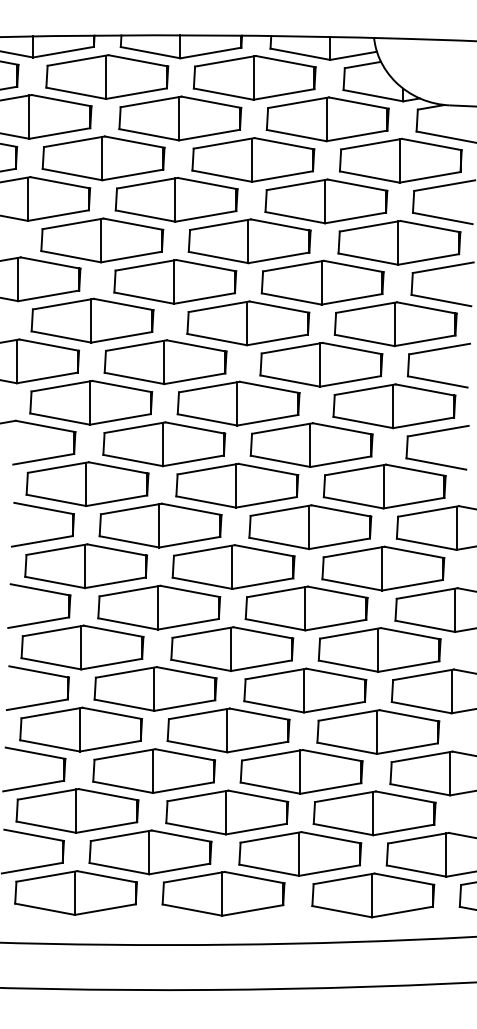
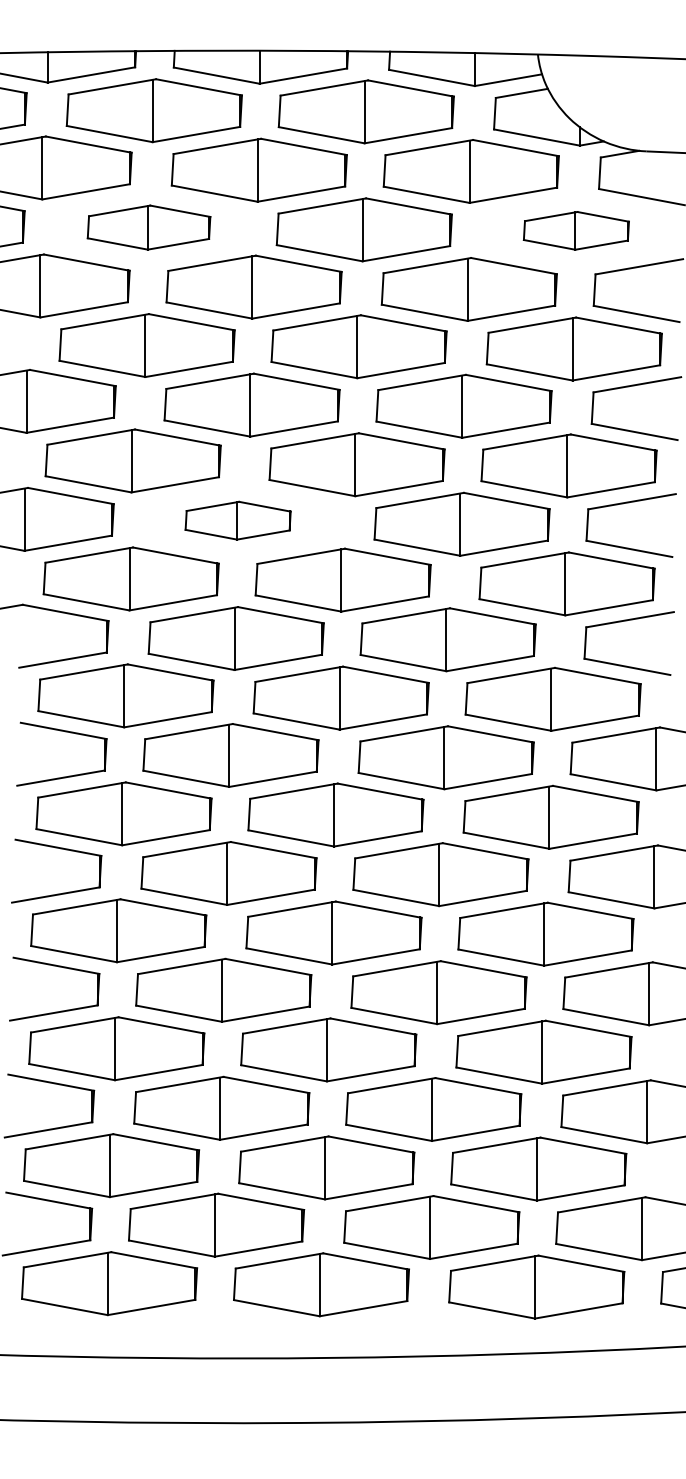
part: (103, 158) -> (148, 227), size x0.7
part: (400, 160) -> (575, 230), size x0.6
part: (165, 362) -> (238, 521), size x0.6

